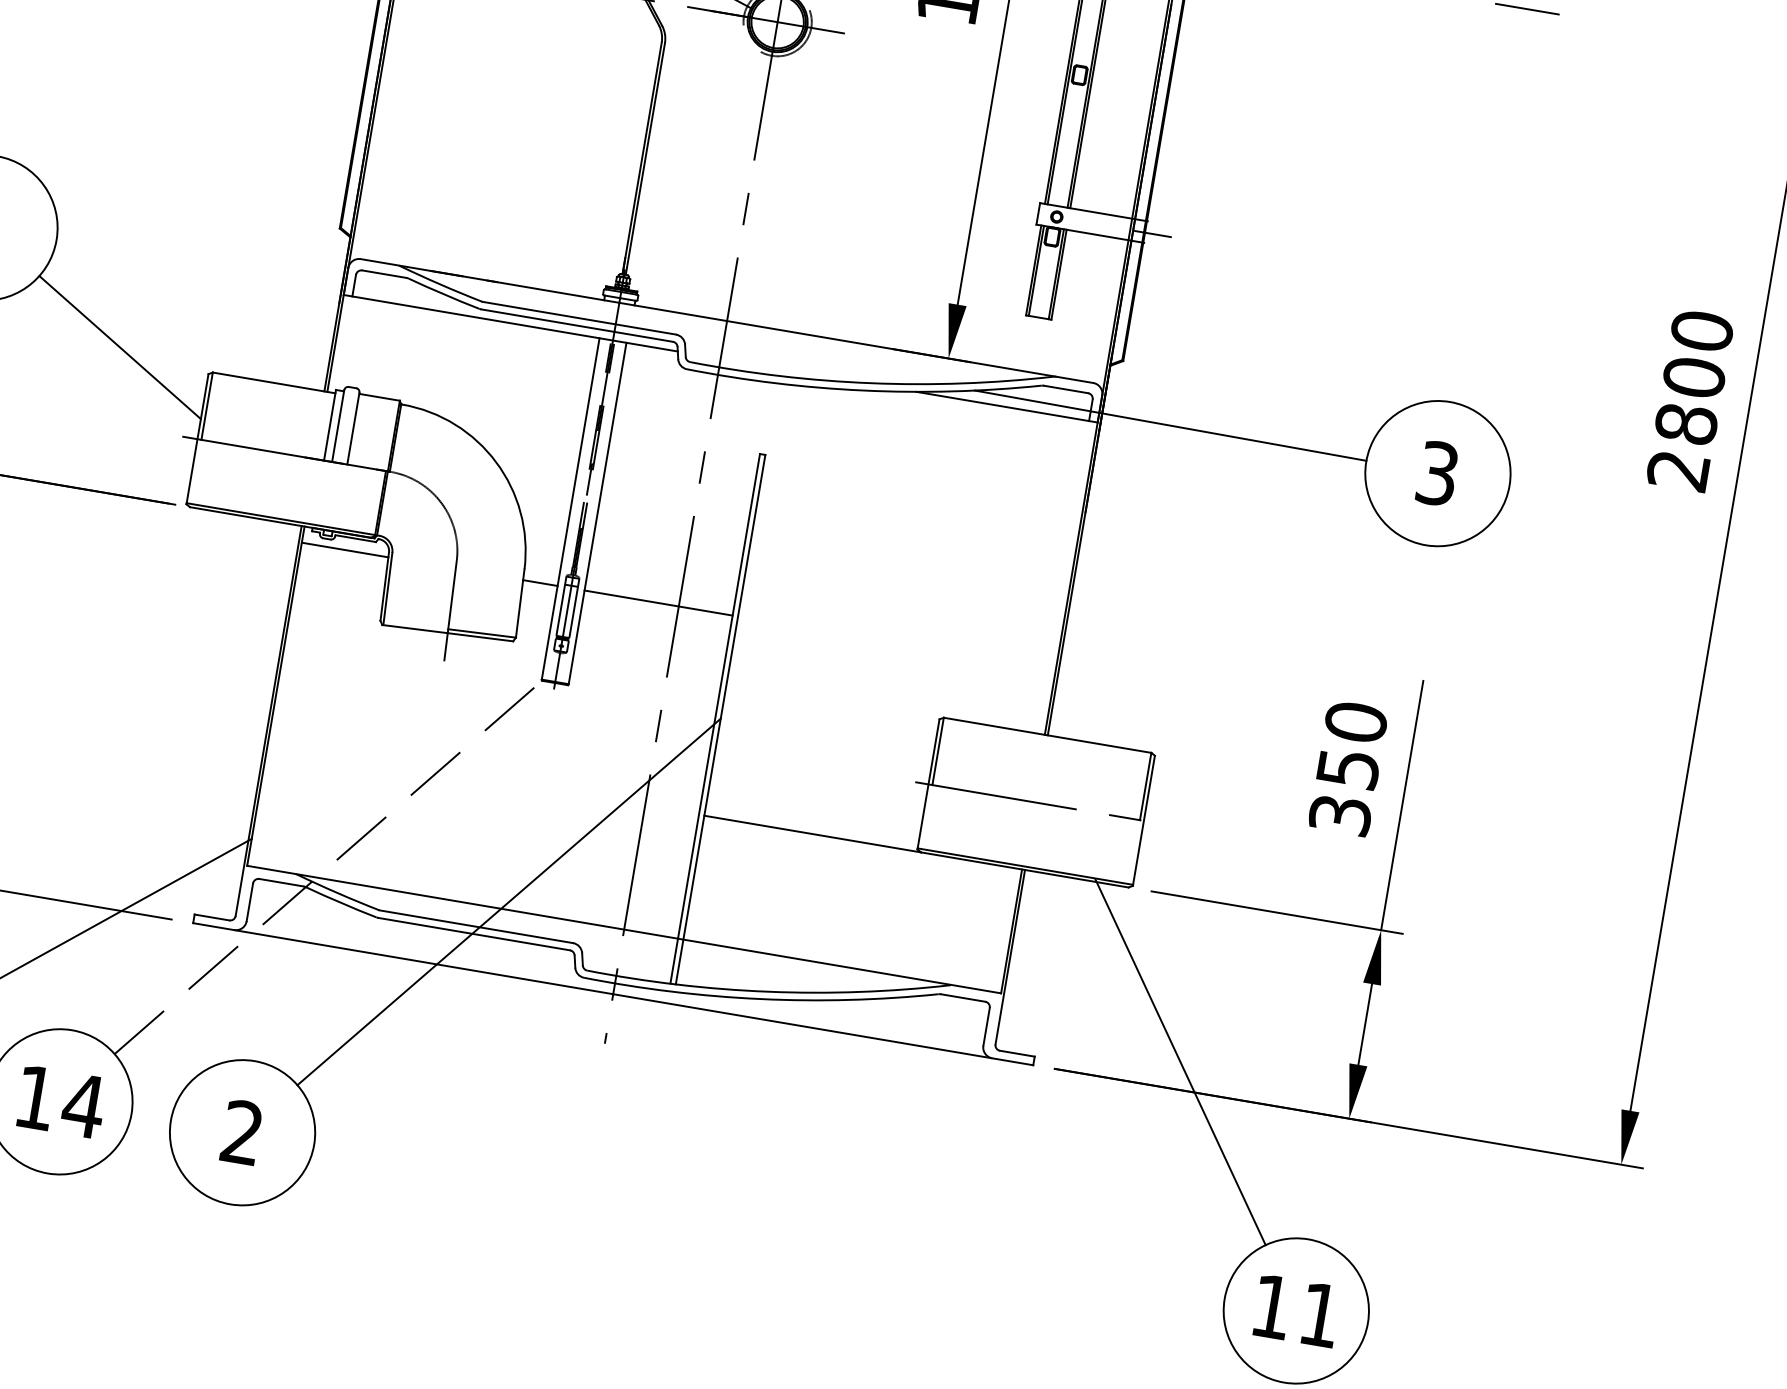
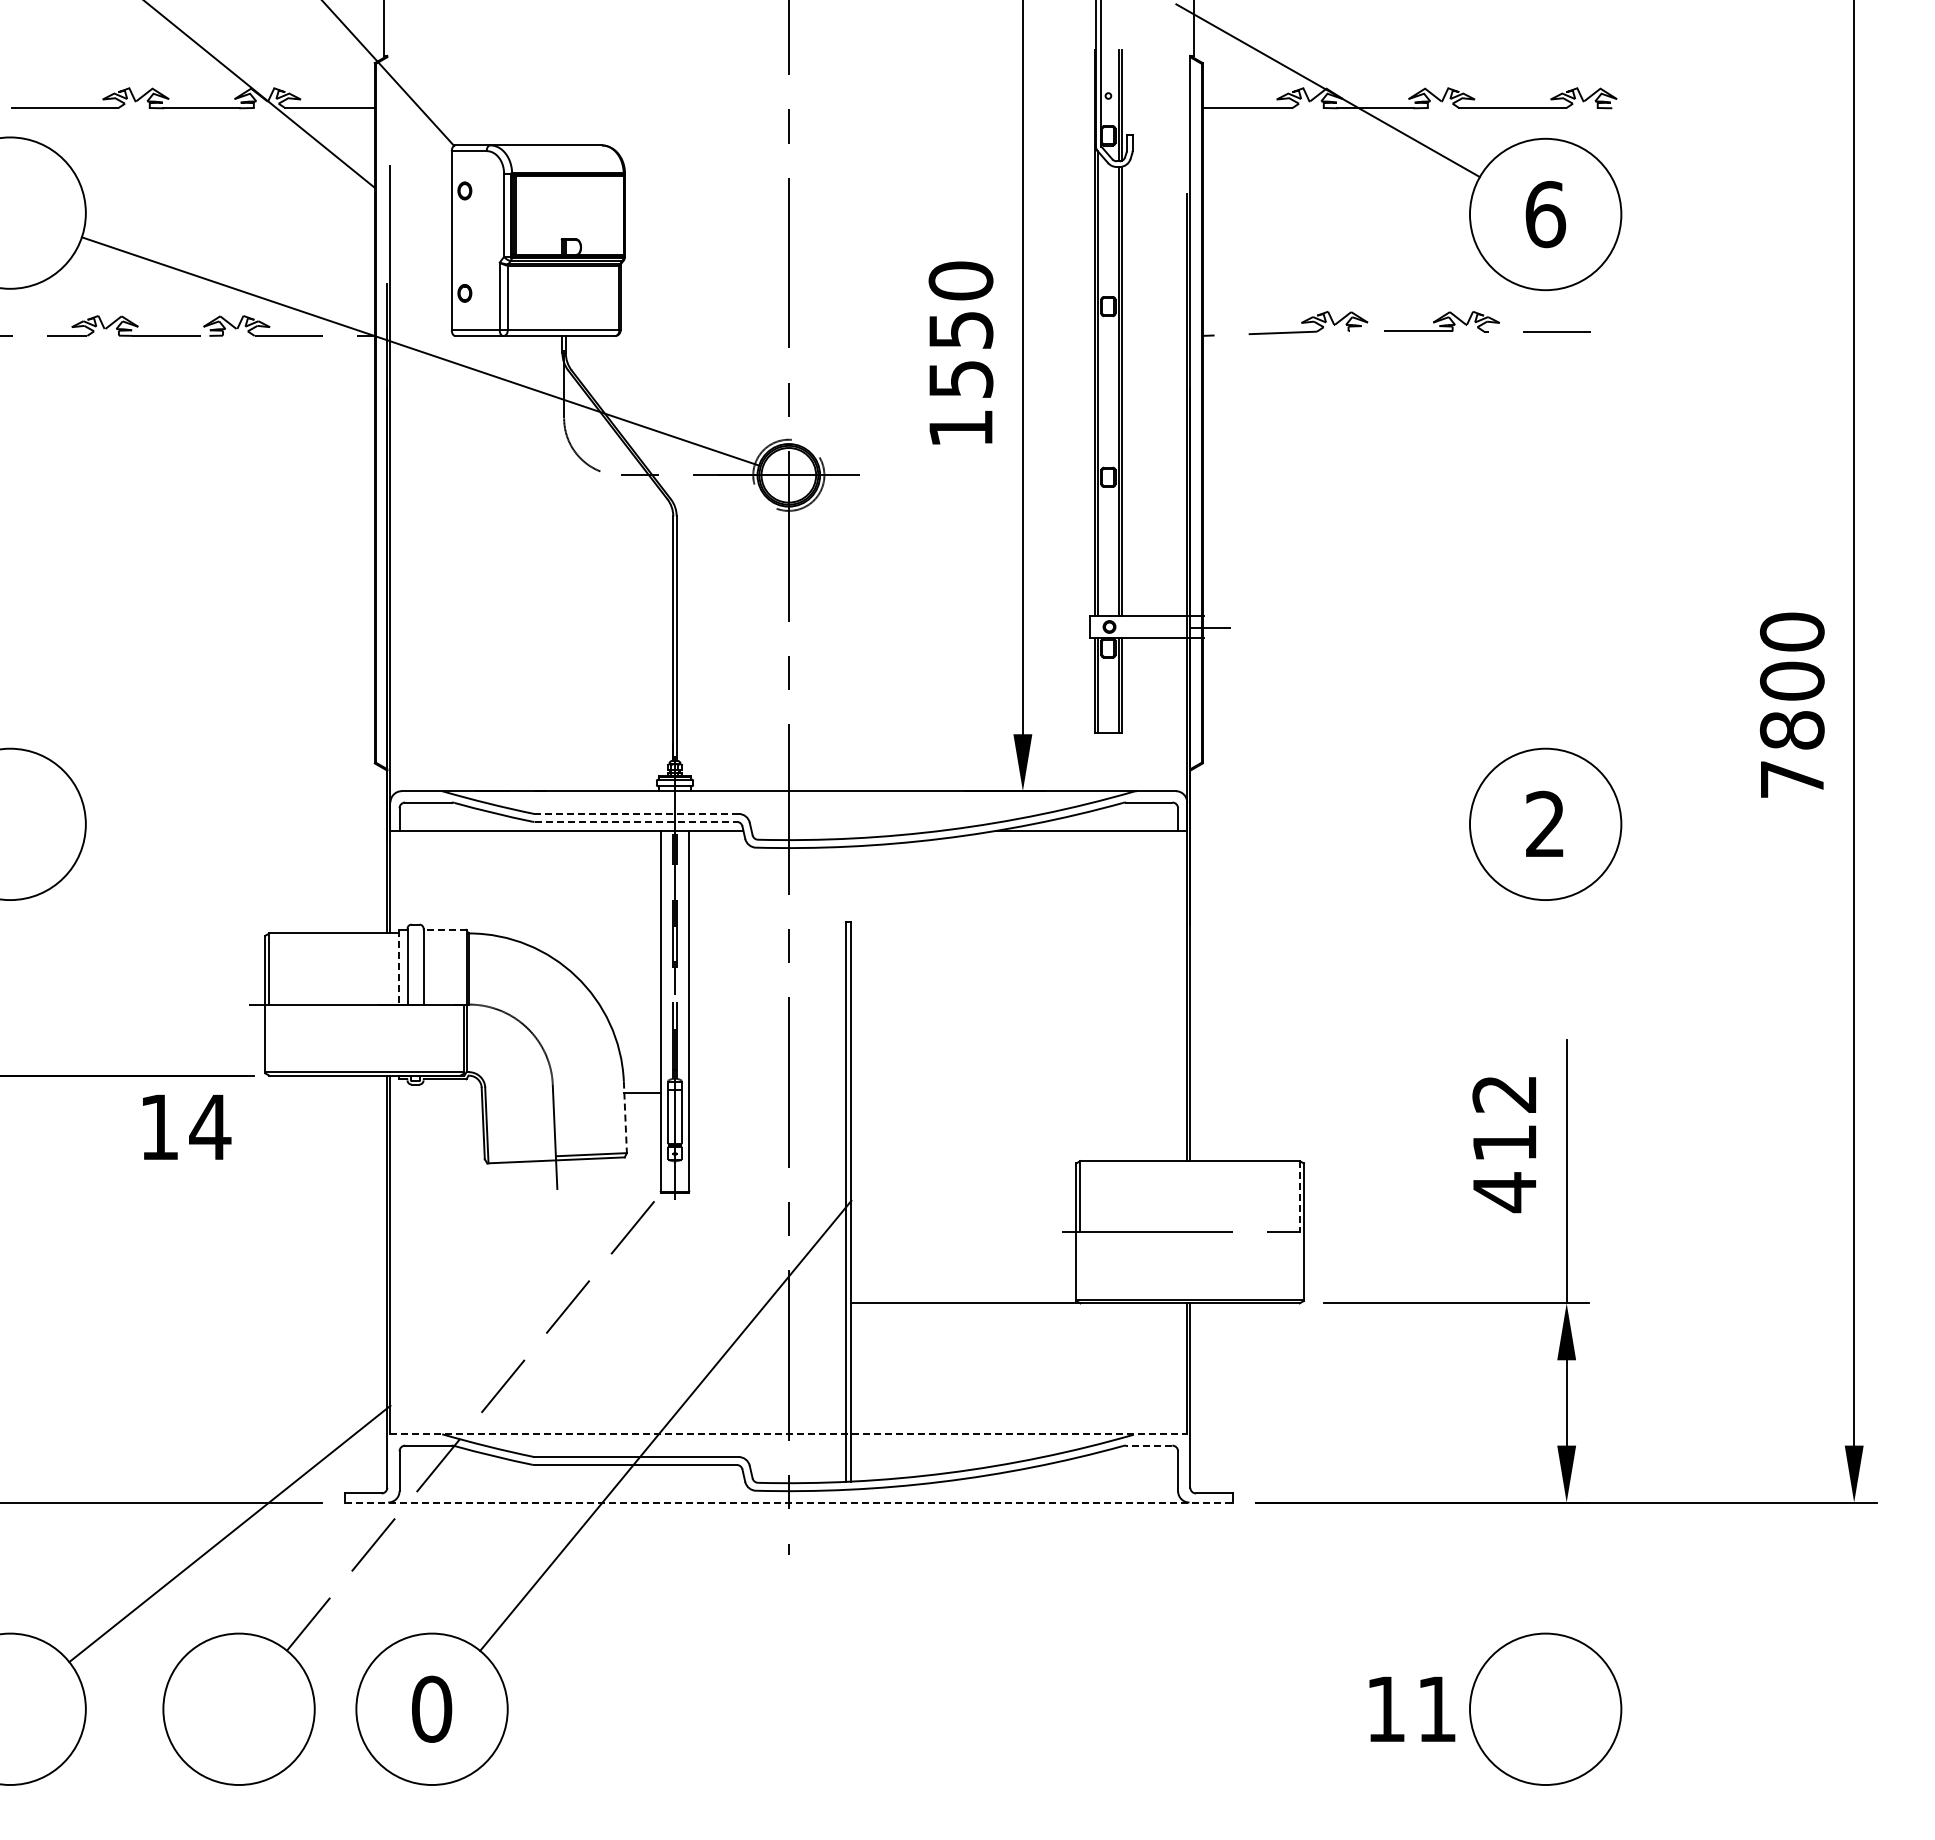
line: (579, 317) -> (636, 813), solid -> dashed
line: (578, 325) -> (636, 821), solid -> dashed
line: (119, 347) -> (169, 923), removed
line: (379, 396) -> (444, 929), solid -> dashed
line: (330, 425) -> (399, 967), solid -> dashed
line: (1170, 425) -> (1262, 821), removed
text: (1677, 470) -> (1791, 779), 2800 -> 7800
text: (1437, 473) -> (1545, 824), 3 -> 2
line: (344, 549) -> (435, 1092), removed
line: (658, 602) -> (767, 1092), removed
line: (520, 603) -> (625, 1117), solid -> dashed
text: (1347, 768) -> (1504, 1143), 350 -> 412
line: (1145, 786) -> (1299, 1196), solid -> dashed
line: (624, 929) -> (789, 1434), solid -> dashed
line: (612, 994) -> (788, 1502), solid -> dashed
line: (962, 997) -> (1148, 1445), solid -> dashed
line: (1180, 1061) -> (1383, 1473), removed
text: (62, 1101) -> (187, 1126), moved
text: (243, 1132) -> (432, 1708), 2 -> 0
text: (1297, 1310) -> (1412, 1708), moved

